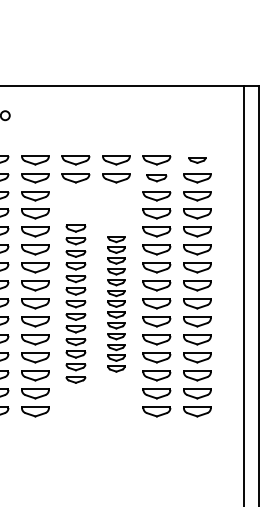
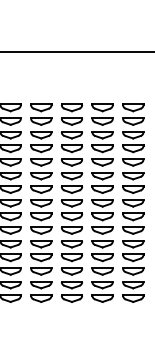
part: (197, 160) -> (133, 108), size x1.67
part: (156, 178) -> (102, 121), size x1.43
part: (75, 304) -> (41, 217), size x1.43
part: (116, 304) -> (72, 217), size x1.67

